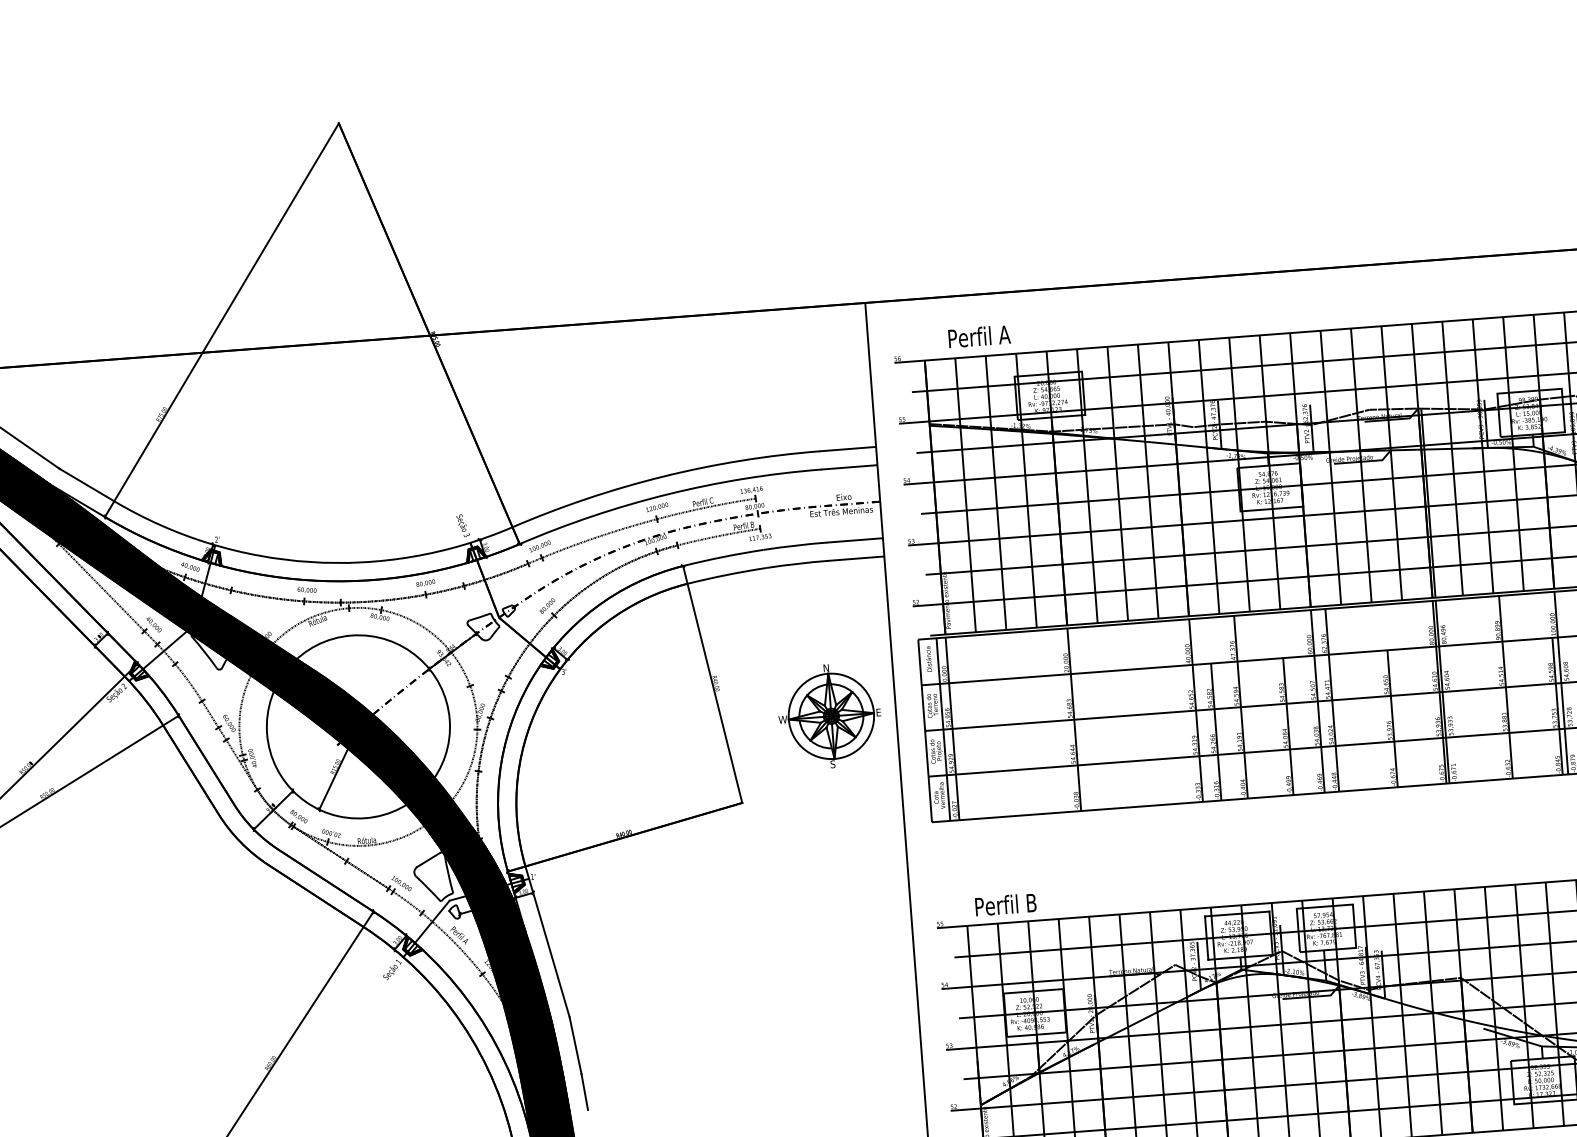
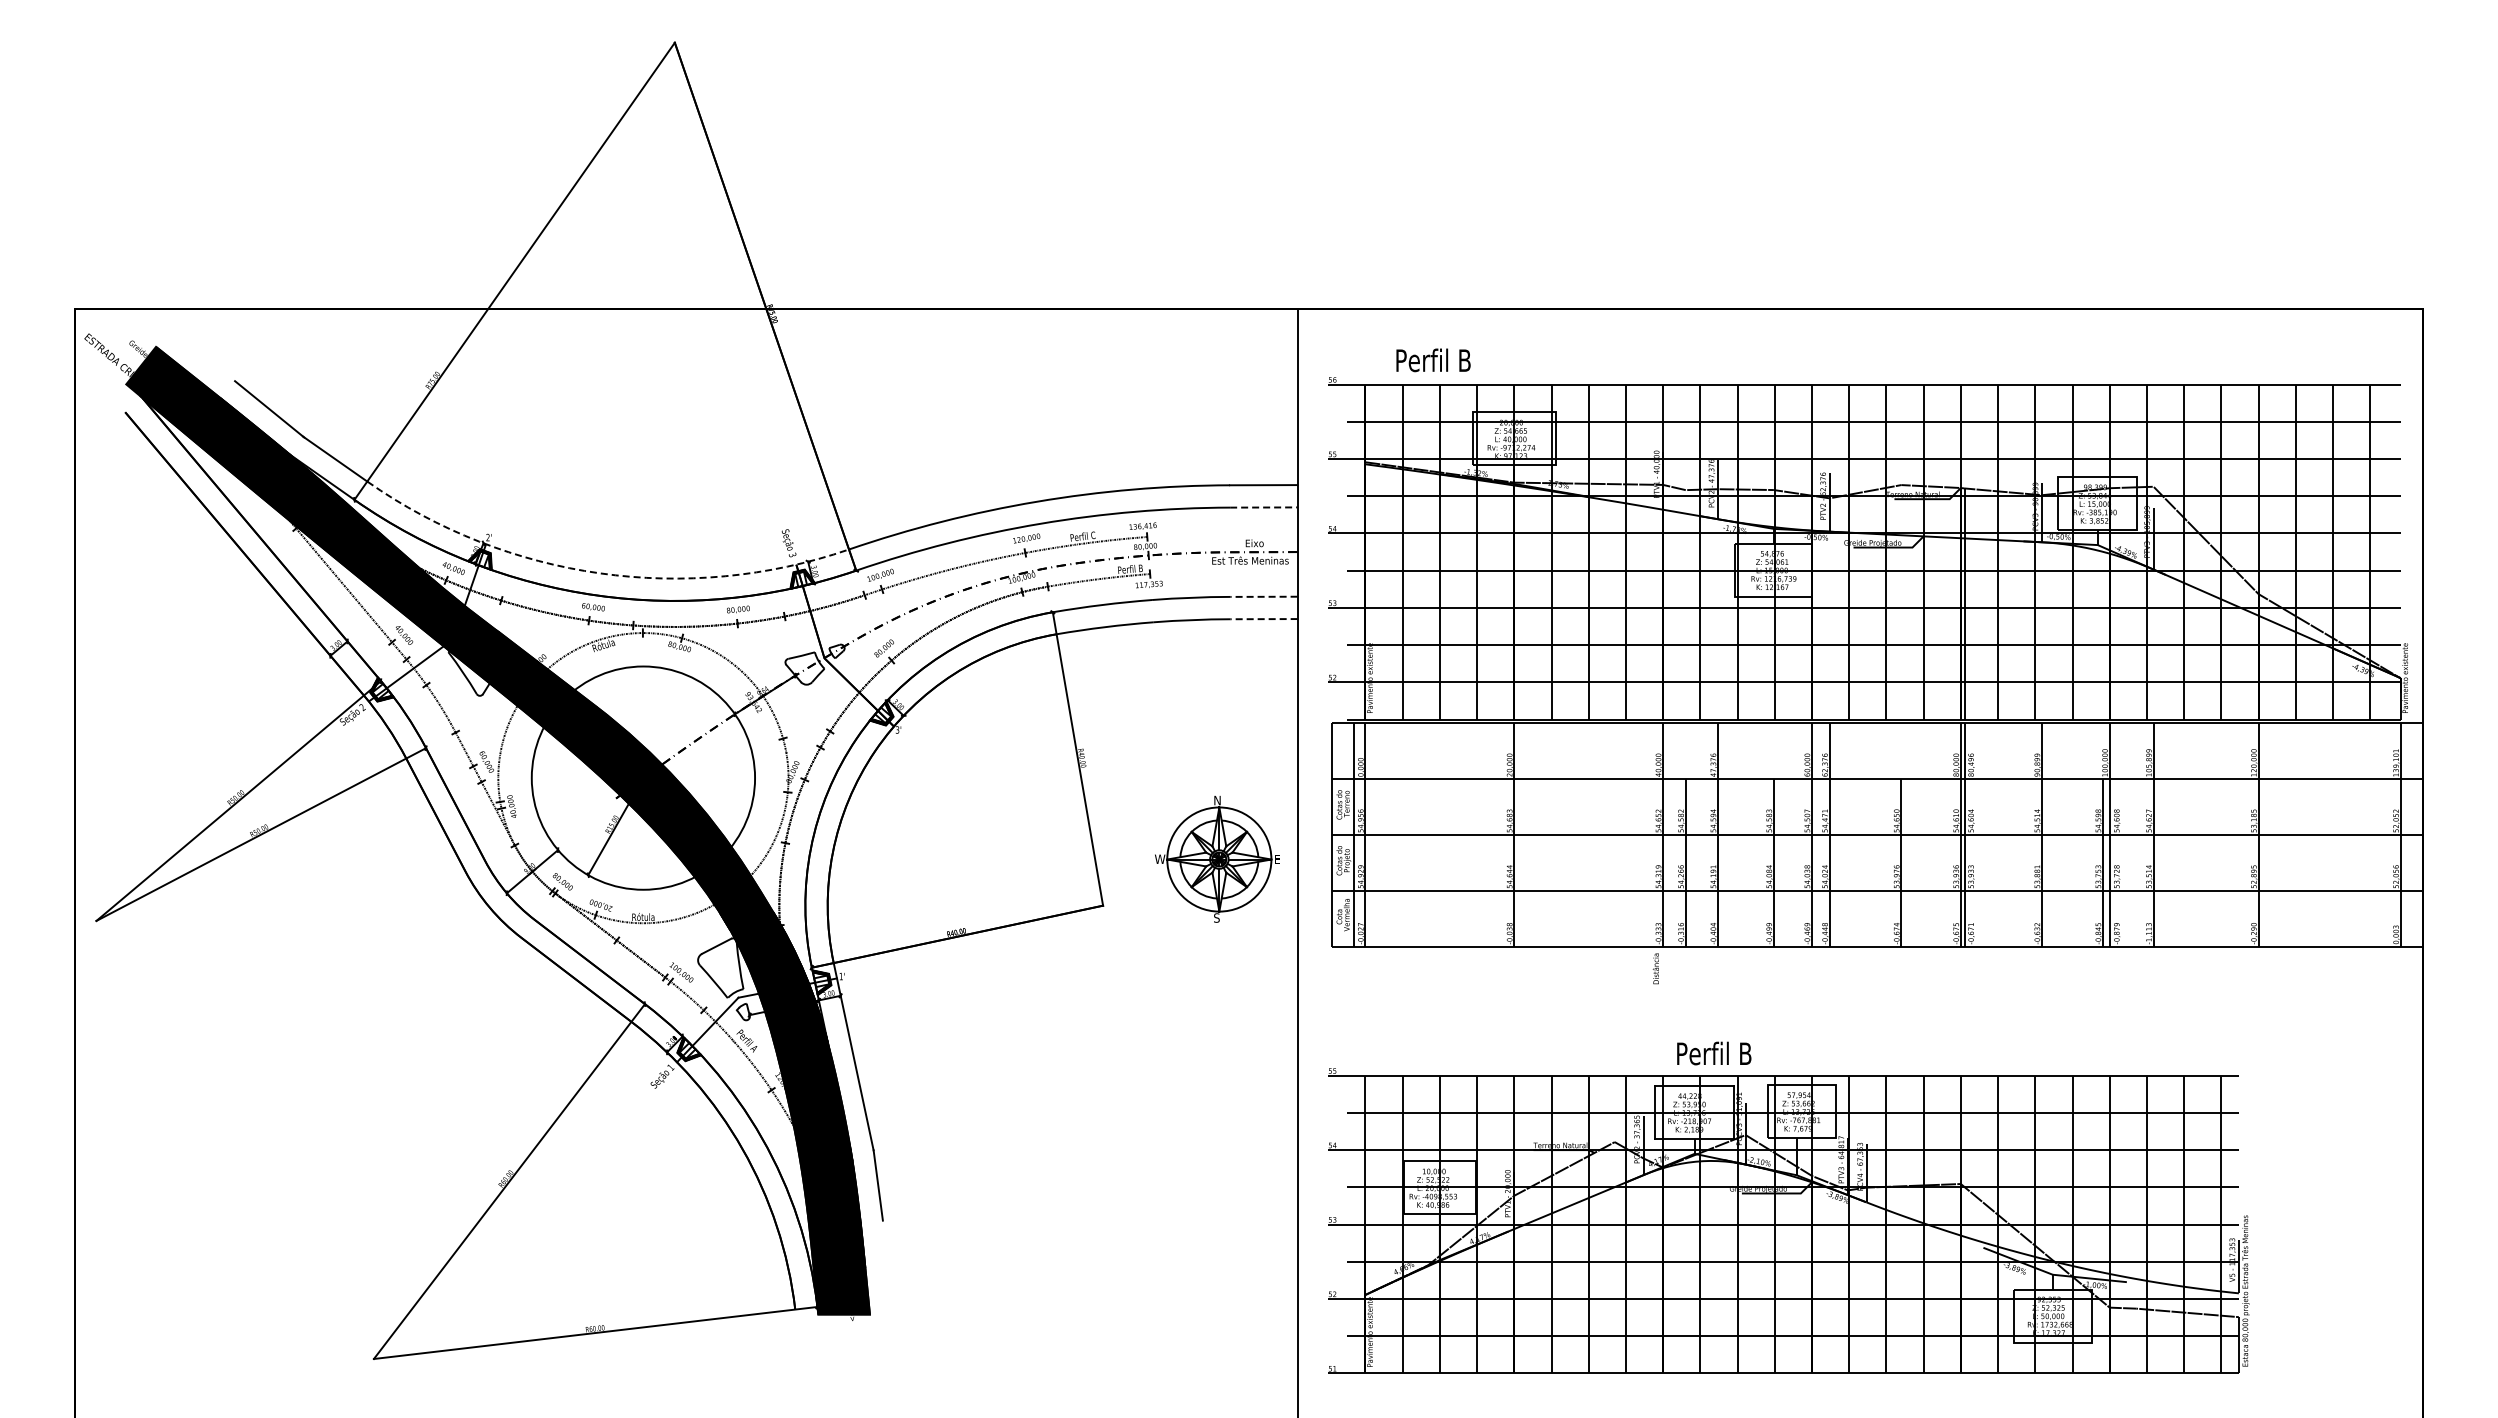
text: (1004, 334) -> (1464, 360), Perfil A -> Perfil B
line: (849, 467) -> (1263, 507), solid -> dashed
line: (855, 540) -> (1264, 596), solid -> dashed
line: (856, 558) -> (1264, 619), solid -> dashed
arc: (310, 562) -> (600, 573), solid -> dashed
text: (928, 658) -> (1655, 968), moved
part: (829, 715) -> (1217, 858), moved
text: (1006, 904) -> (1714, 1053), moved
line: (584, 1091) -> (884, 1242), removed

